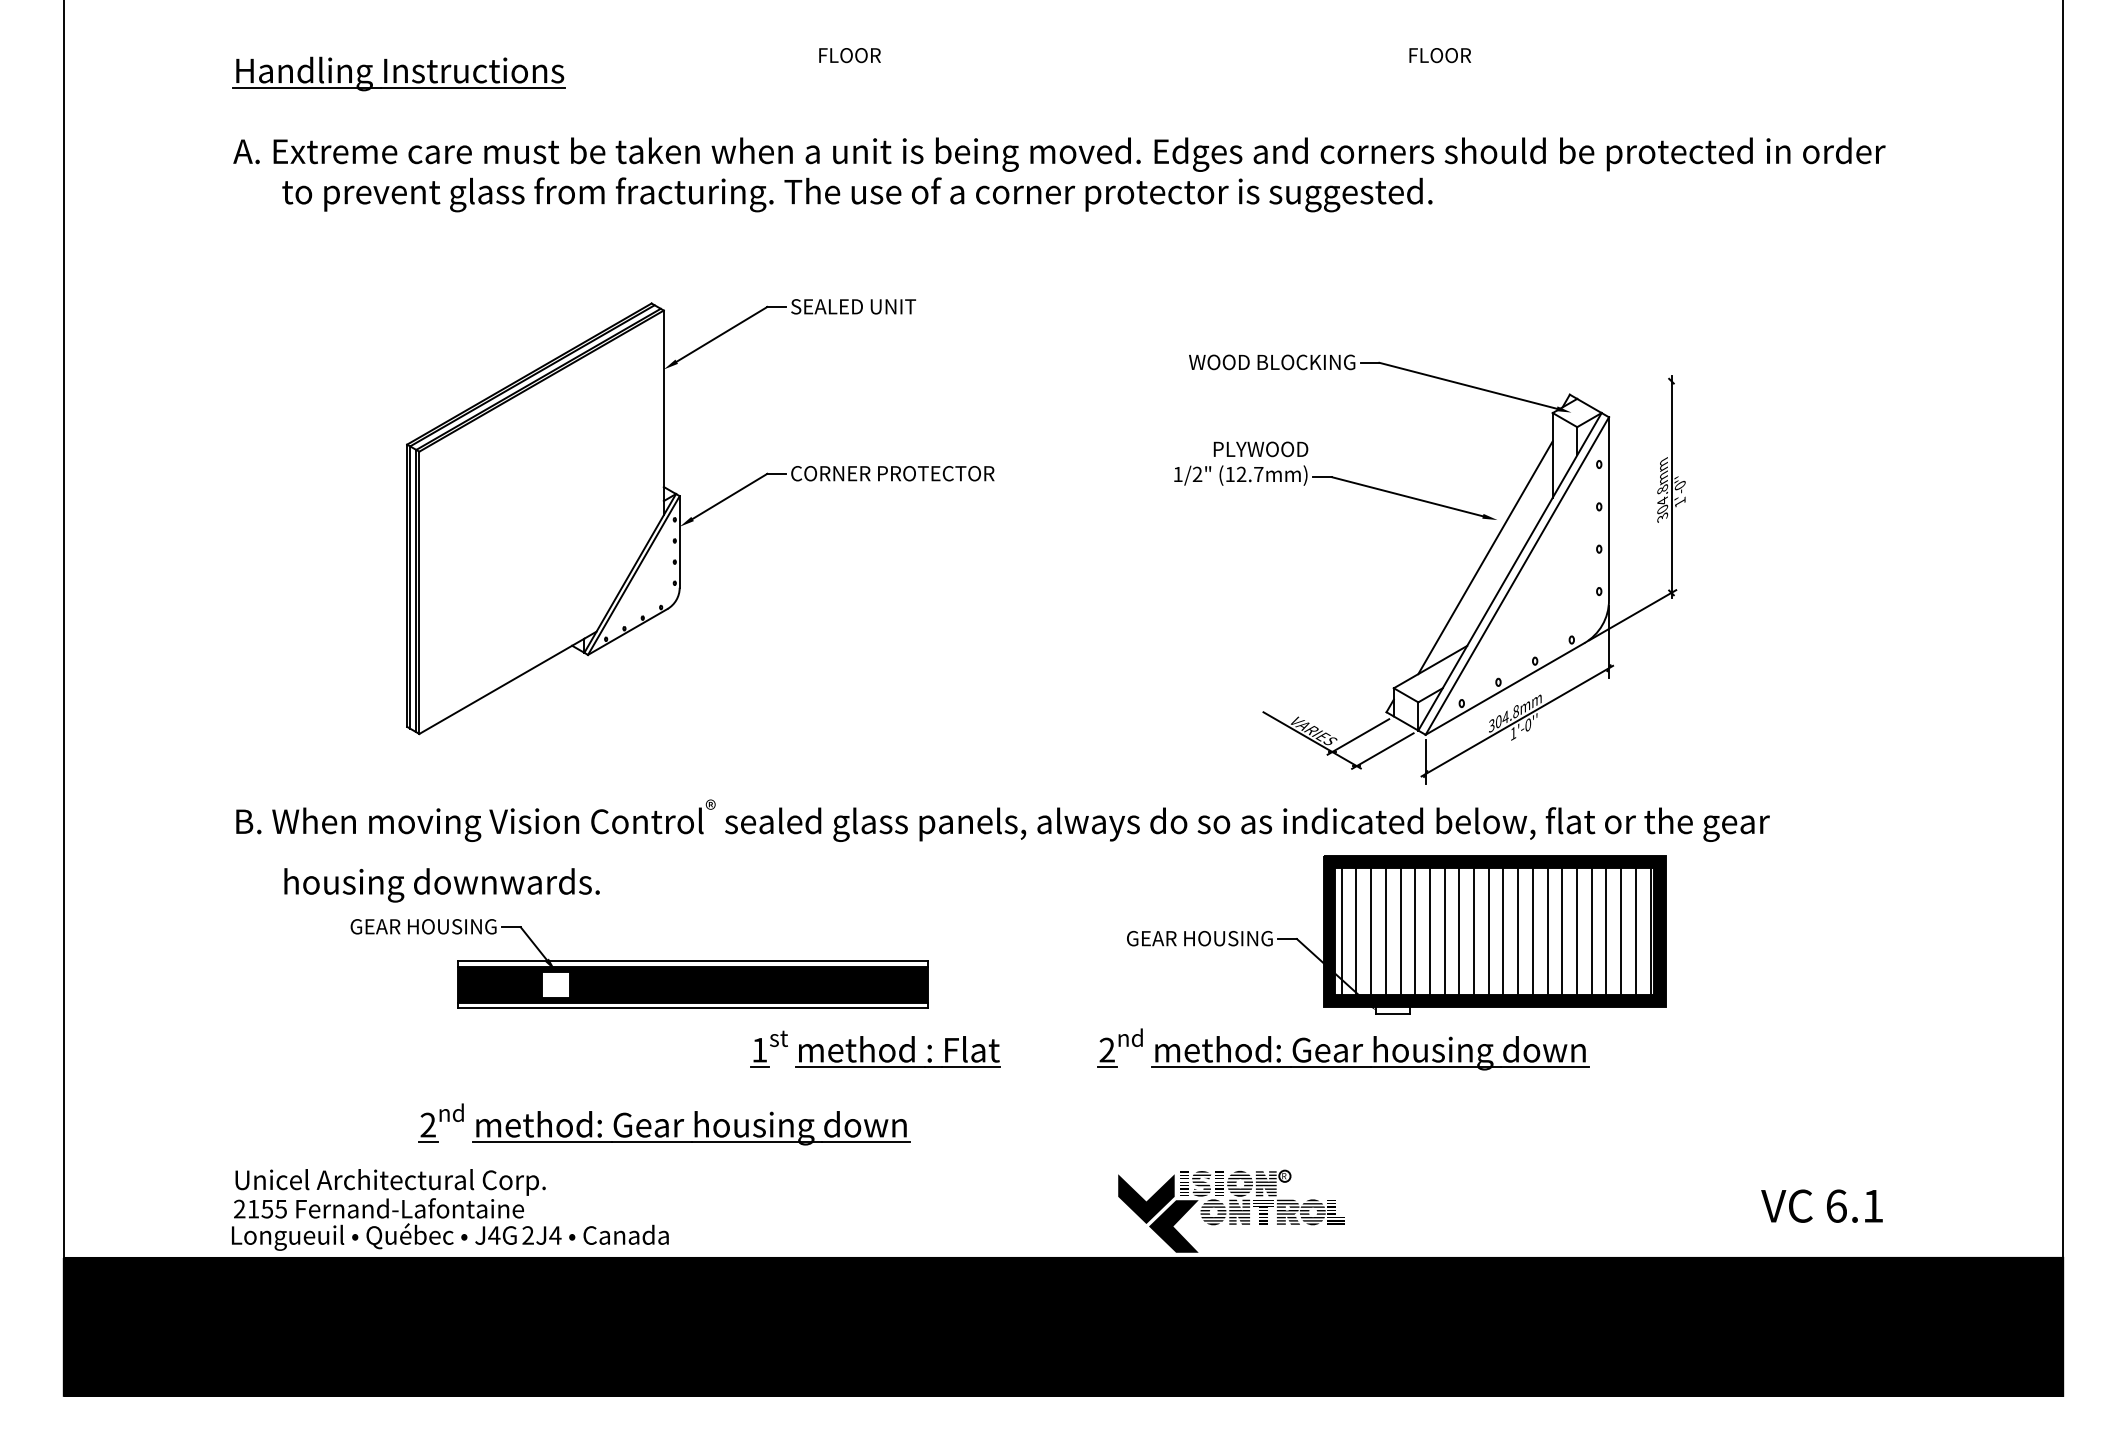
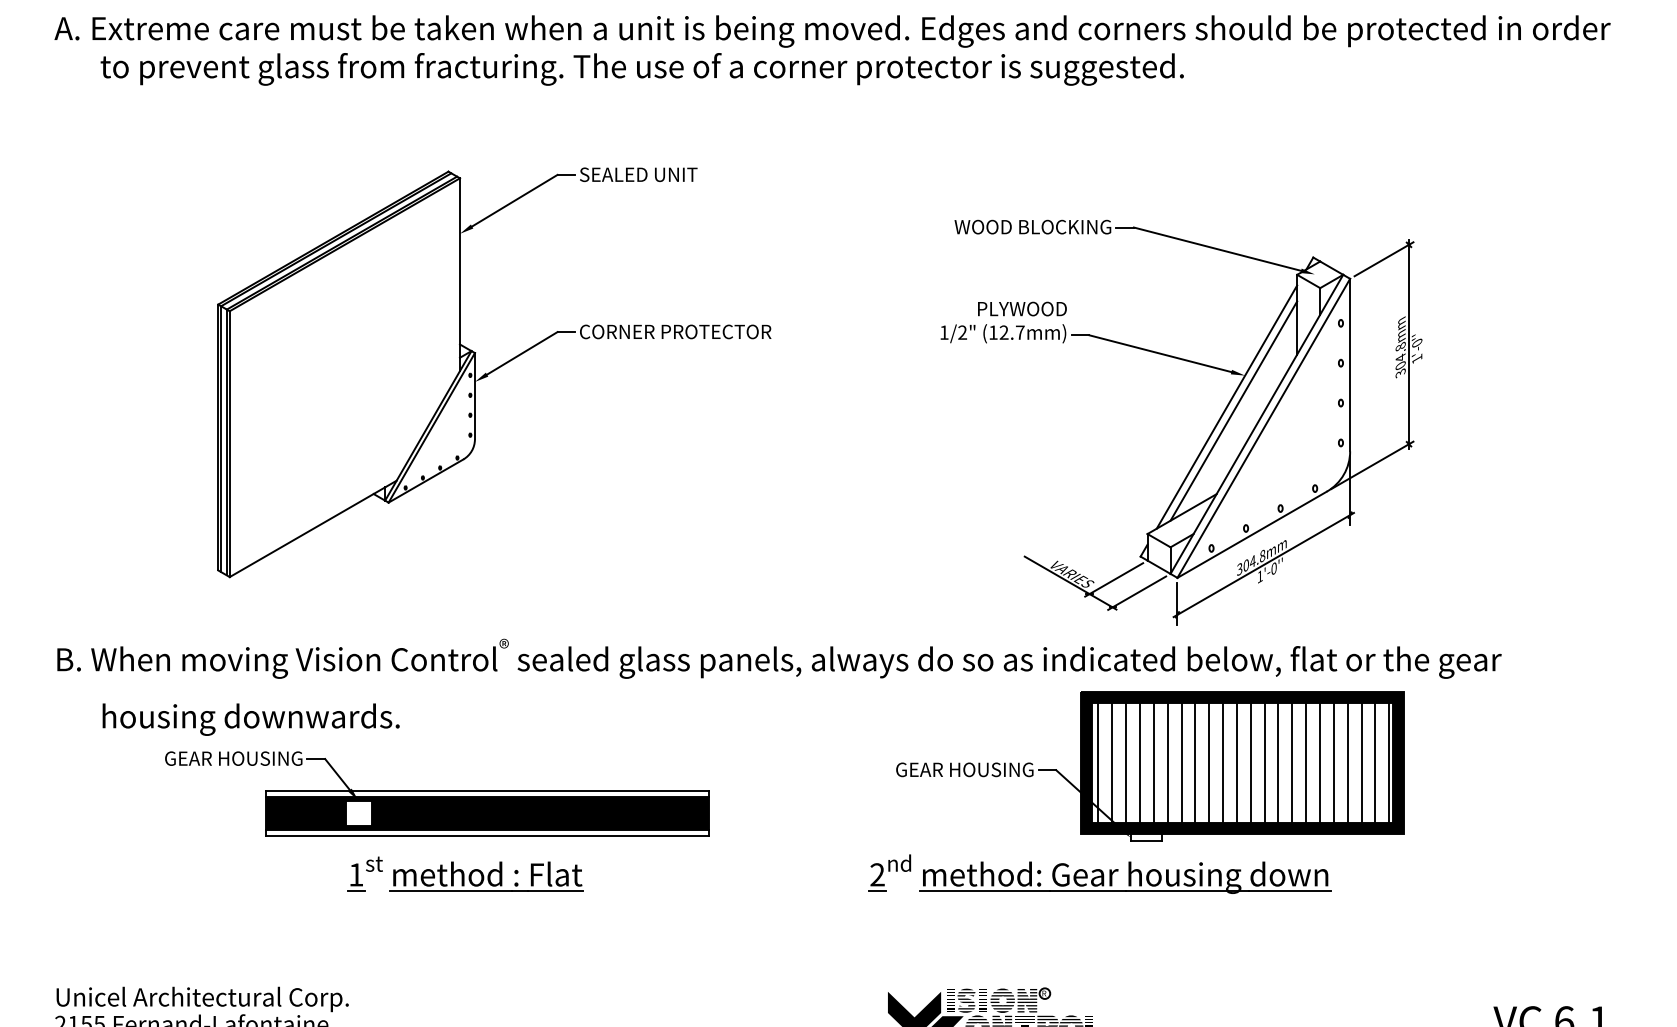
line: (1644, 396) -> (1383, 259), added
line: (1477, 553) -> (1226, 407), added
part: (875, 1048) -> (465, 873), moved
part: (664, 1124) -> (460, 944), removed

